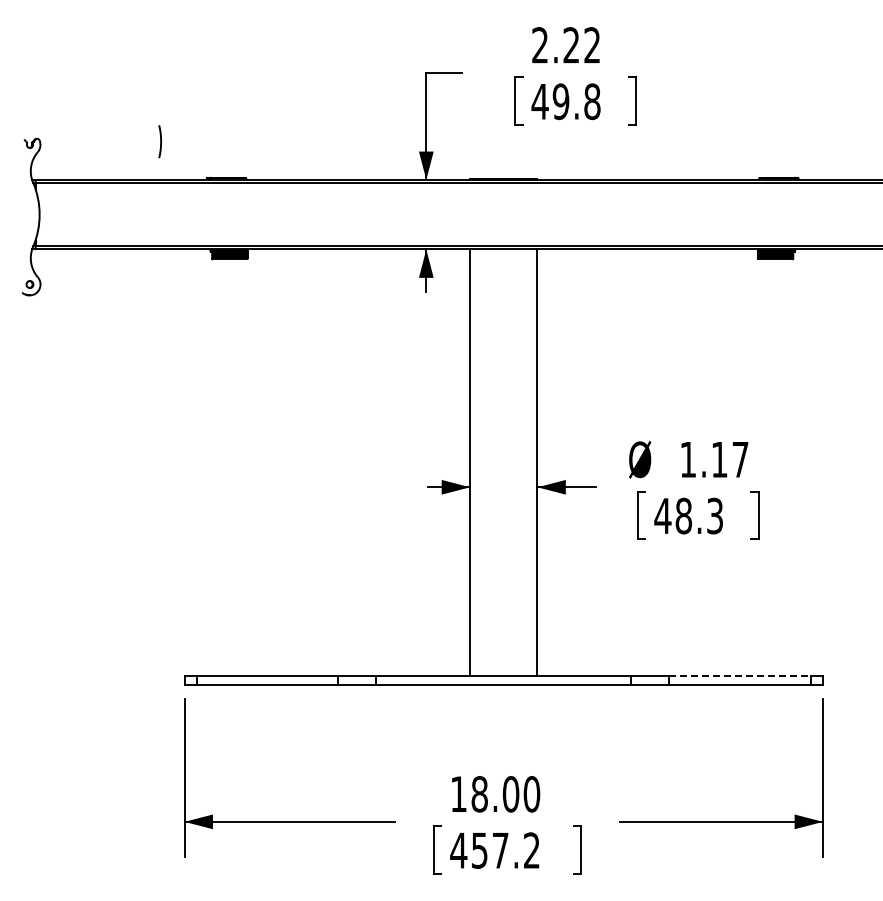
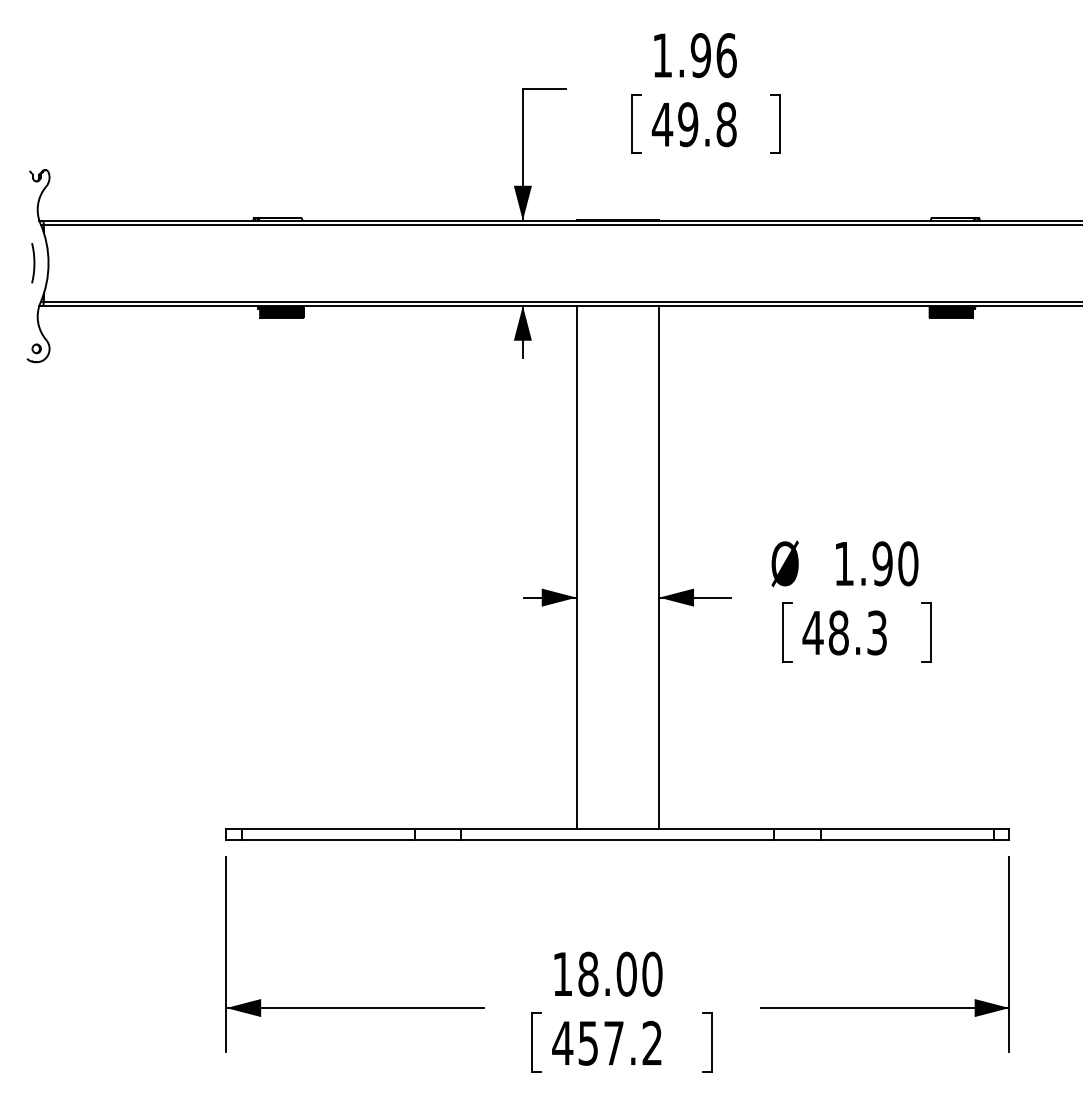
text: (566, 45) -> (694, 55), 2.22 -> 1.96
line: (160, 141) -> (33, 262), moved
text: (729, 459) -> (894, 563), 1.17 -> 1.90
line: (739, 675) -> (907, 828), dashed -> solid

